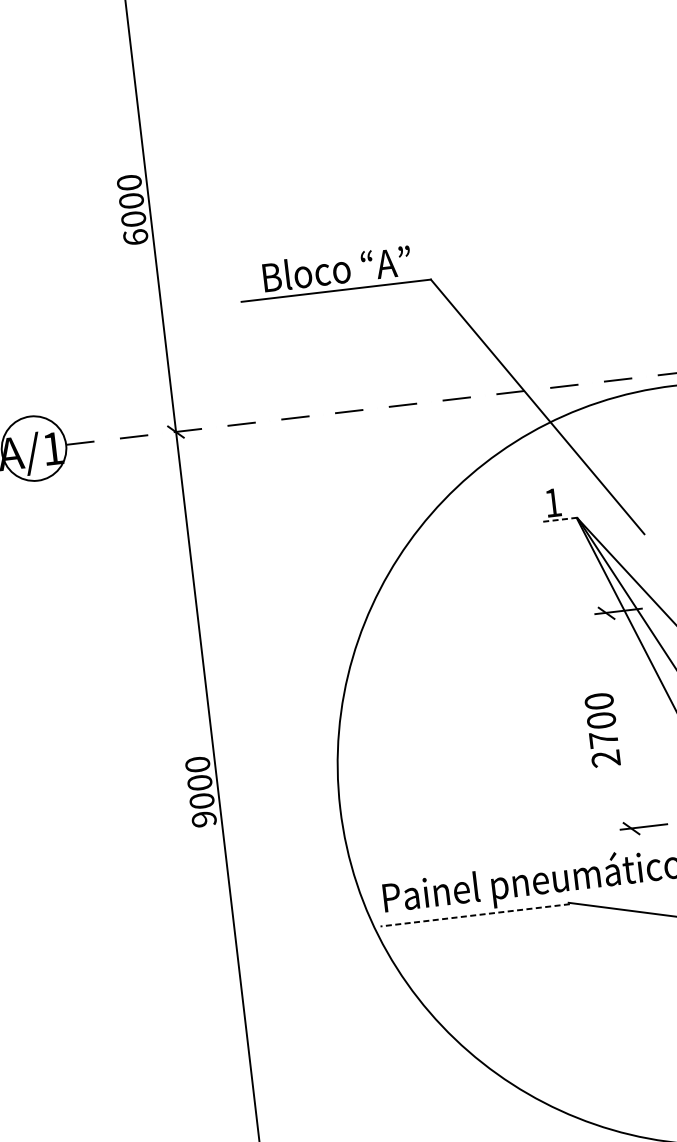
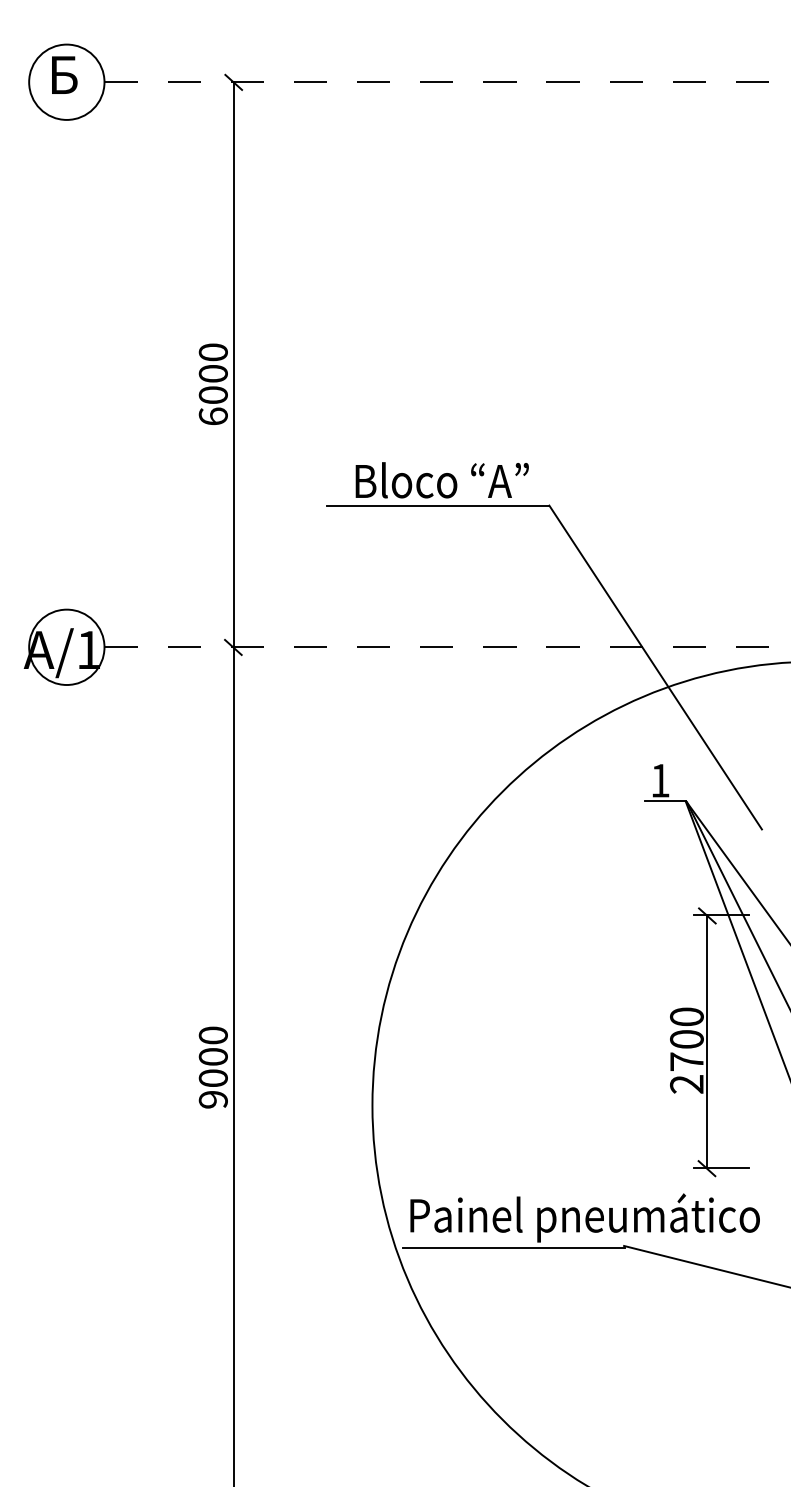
line: (559, 520) -> (665, 801), dashed -> solid
line: (618, 720) -> (706, 1041), added
line: (474, 915) -> (513, 1247), dashed -> solid

